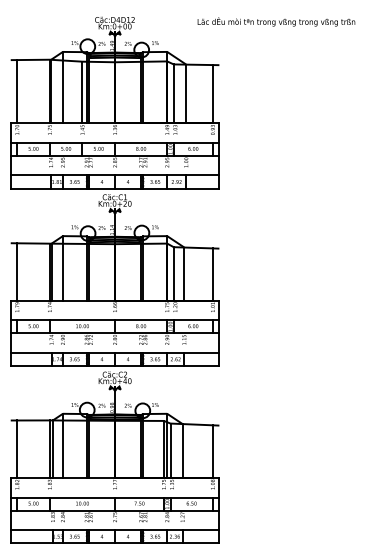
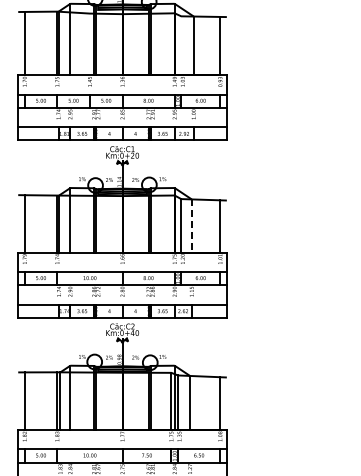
line: (82, 92) -> (89, 44), removed
line: (173, 93) -> (180, 45), removed
line: (184, 274) -> (191, 226), solid -> dashed

